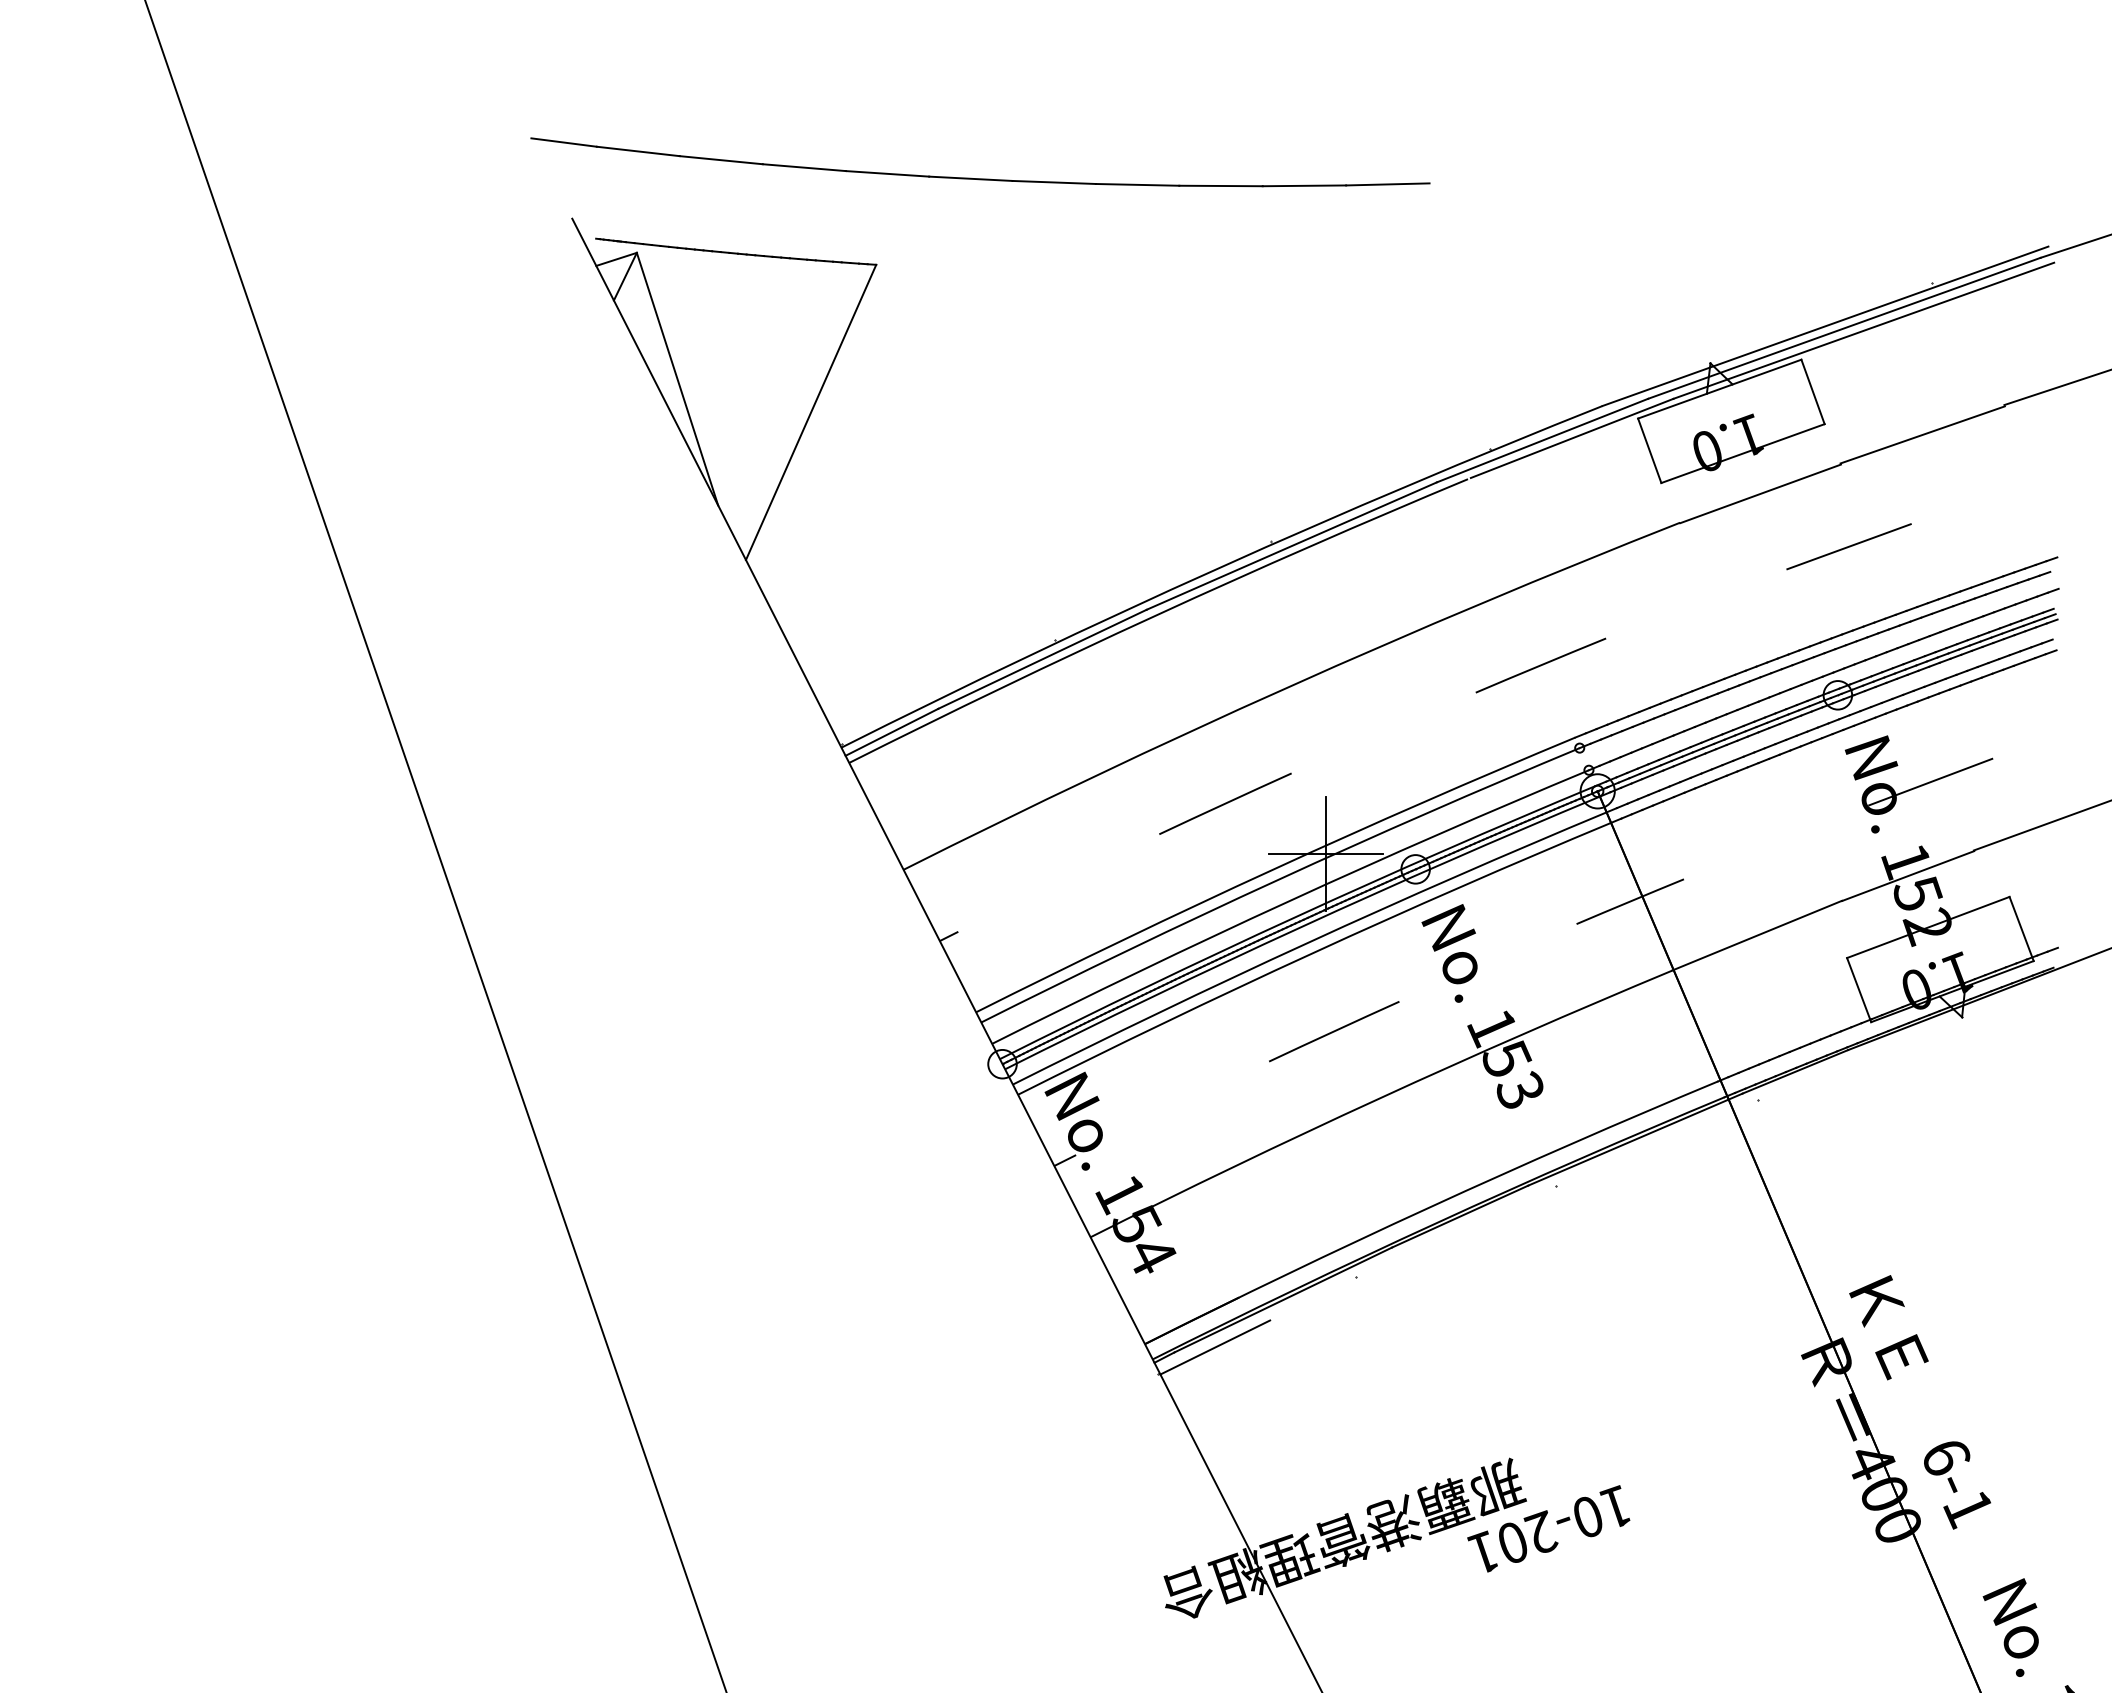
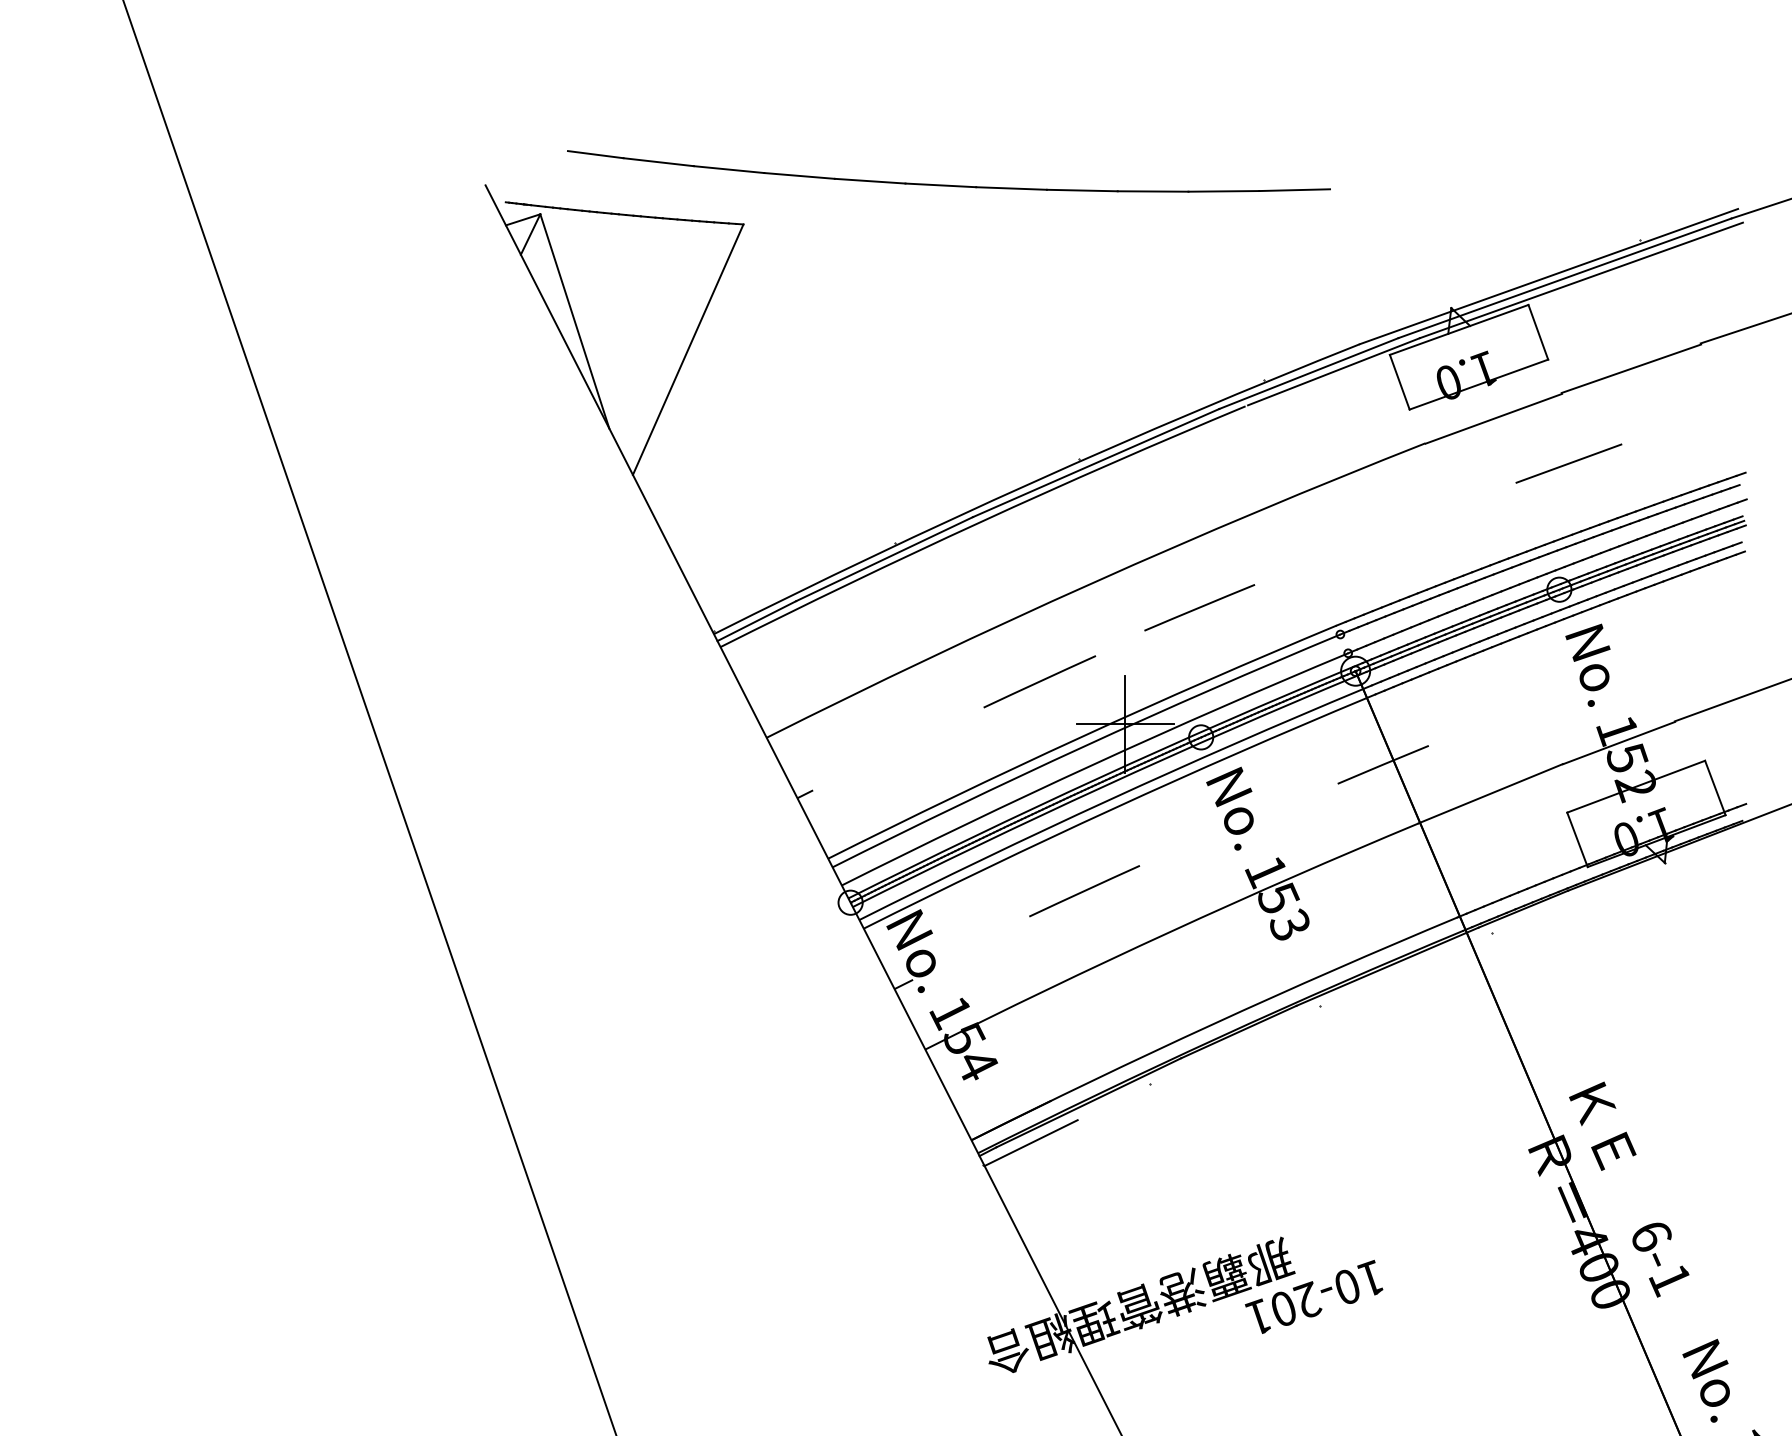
part: (980, 178) -> (949, 185), moved
line: (1540, 665) -> (1199, 607), moved
line: (1930, 781) -> (1638, 662), removed
line: (1334, 1031) -> (1084, 891), moved

